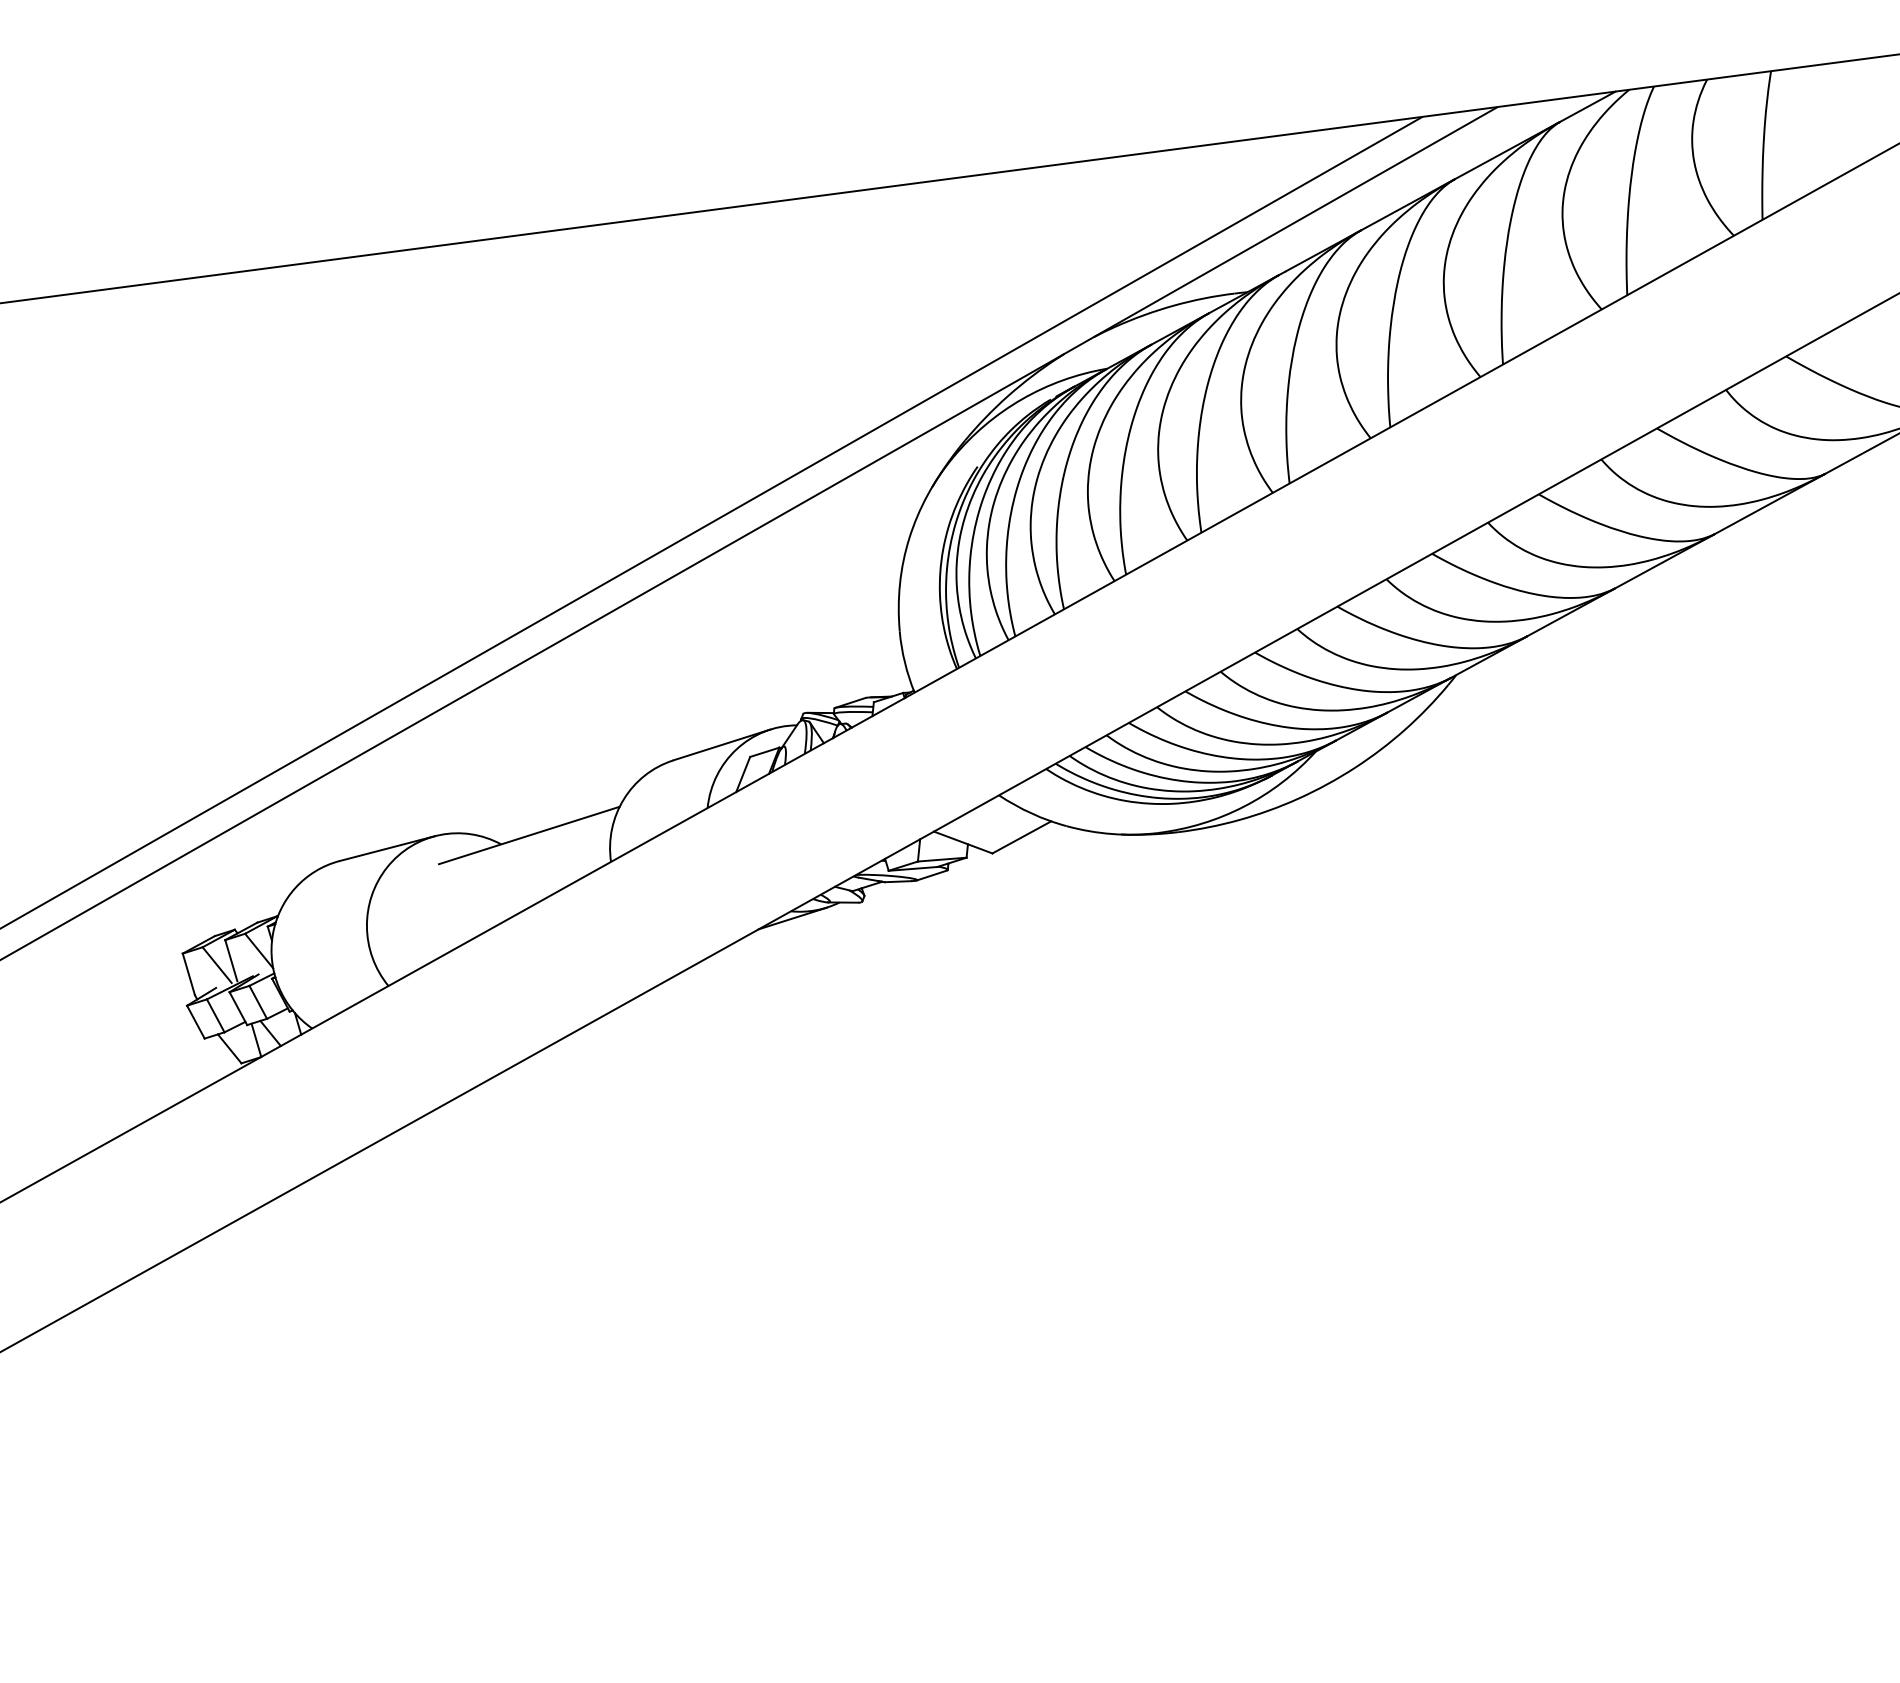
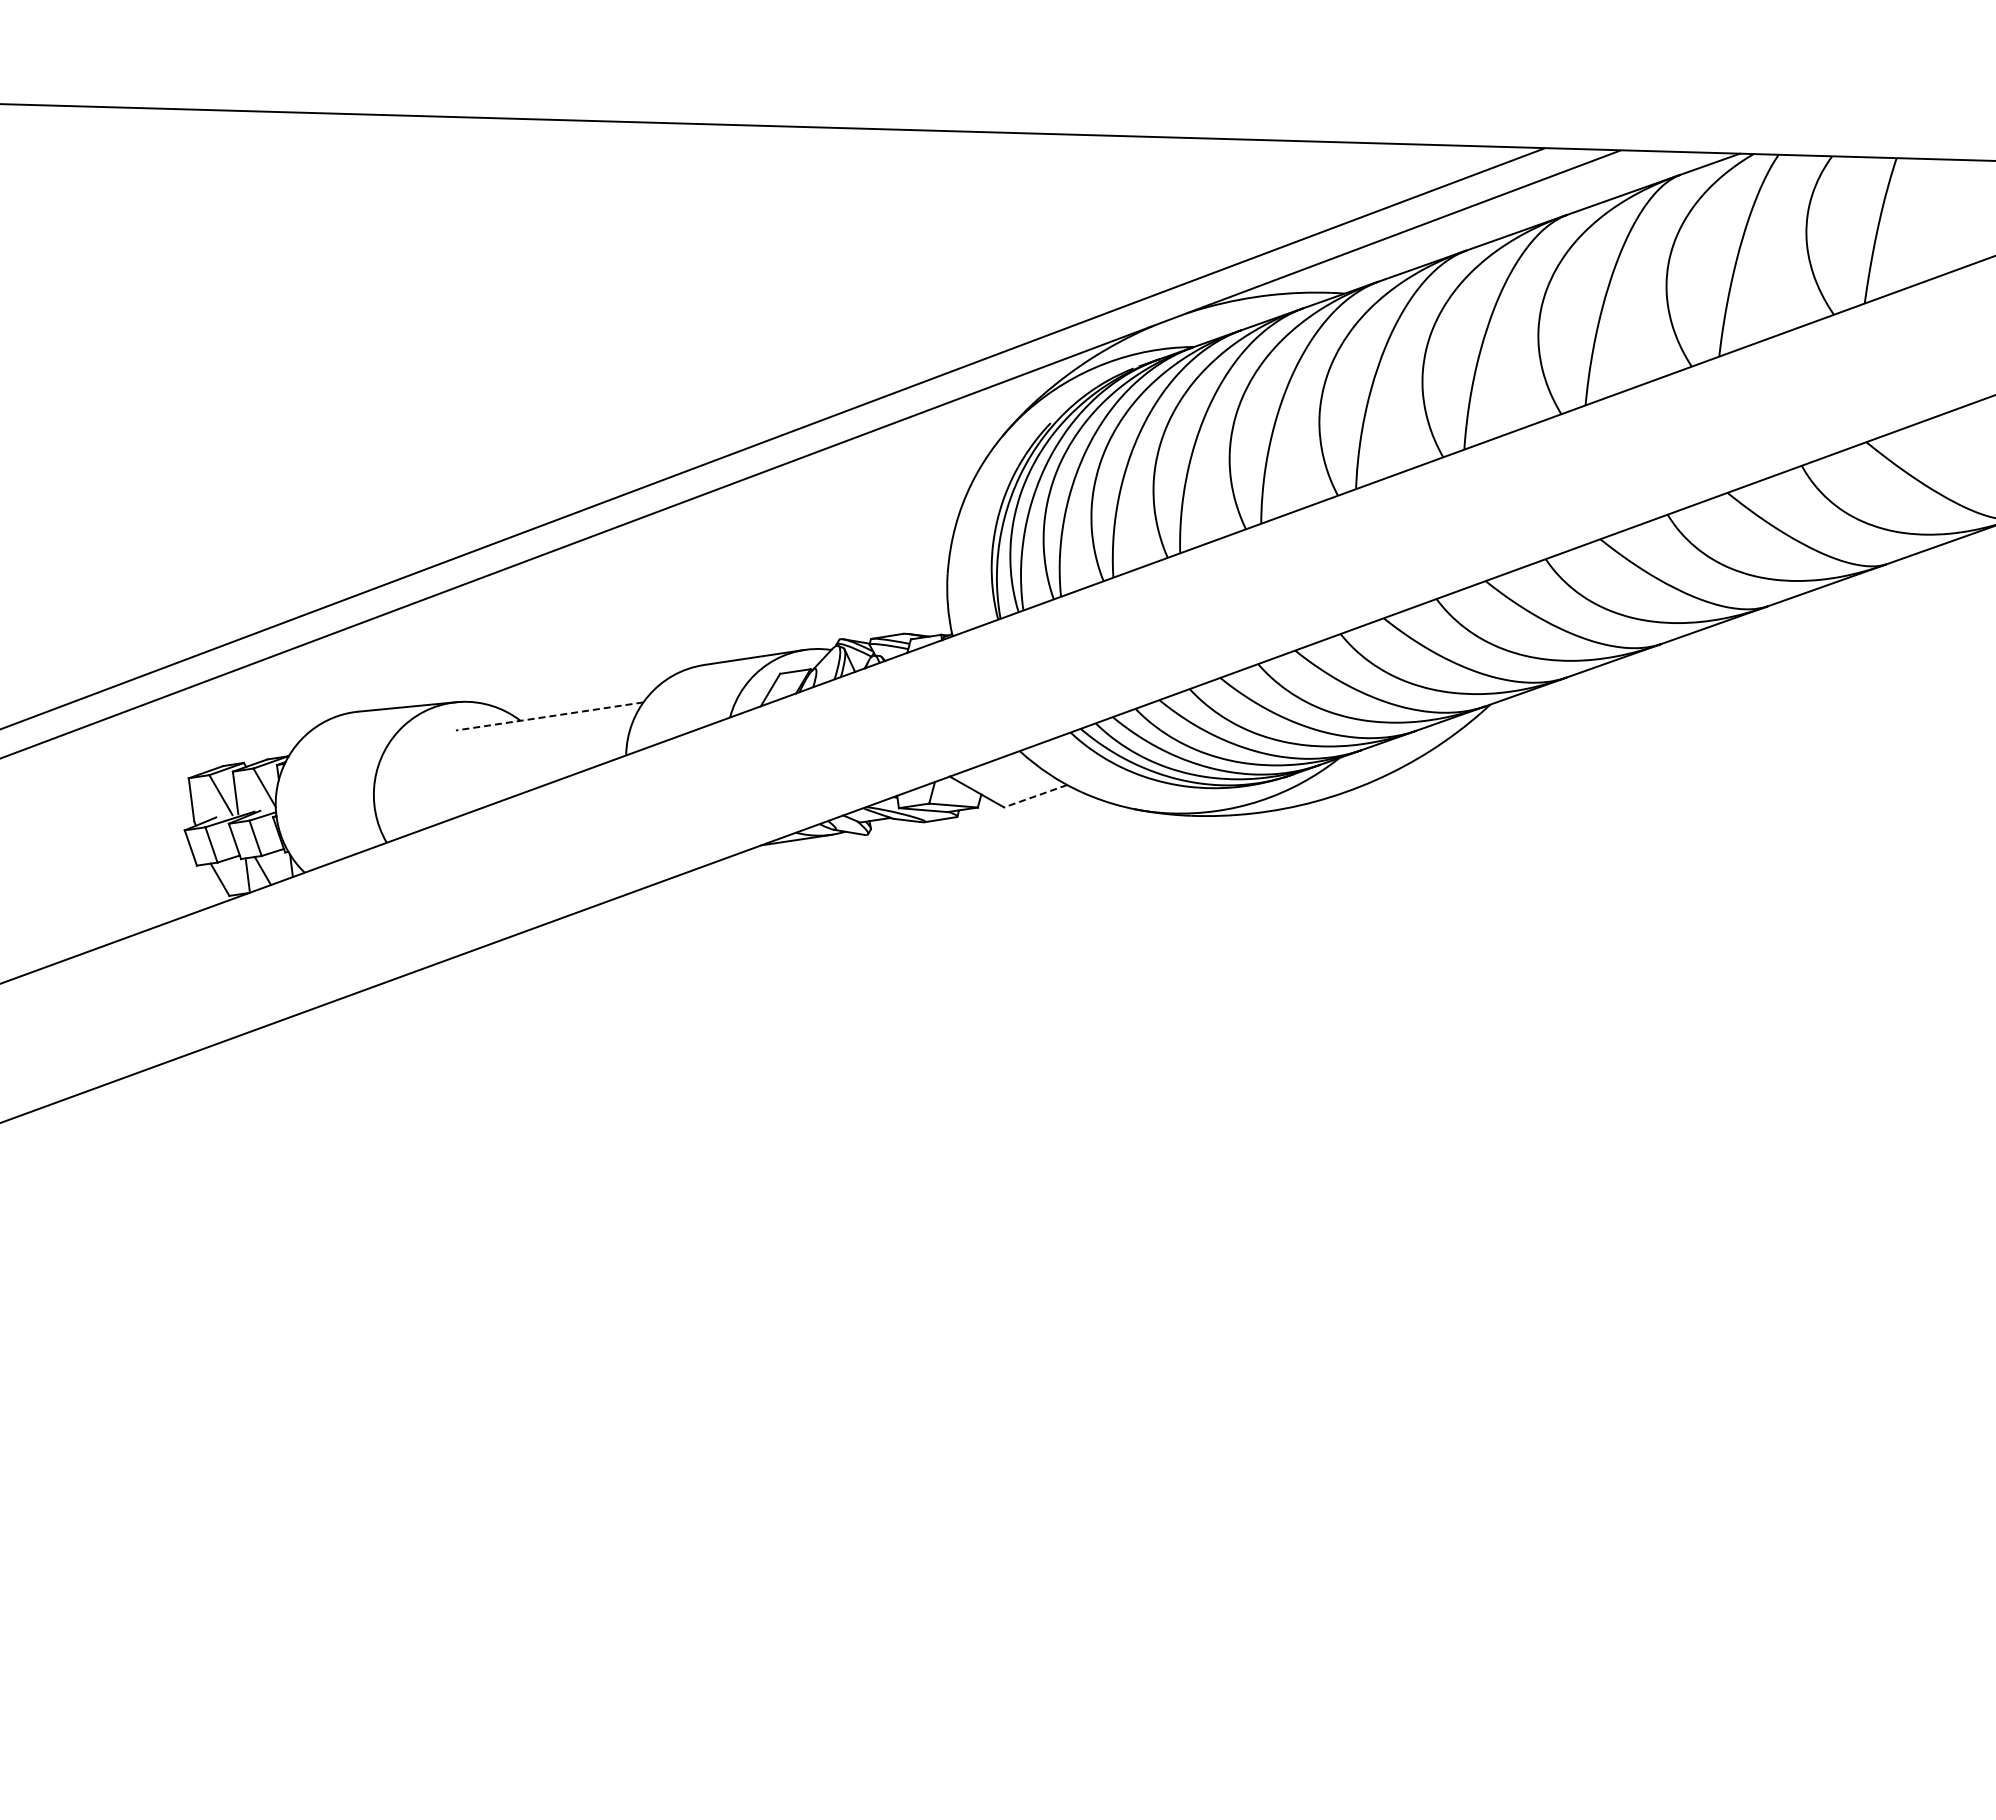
line: (529, 835) -> (549, 716), solid -> dashed
line: (1021, 837) -> (1035, 796), solid -> dashed

